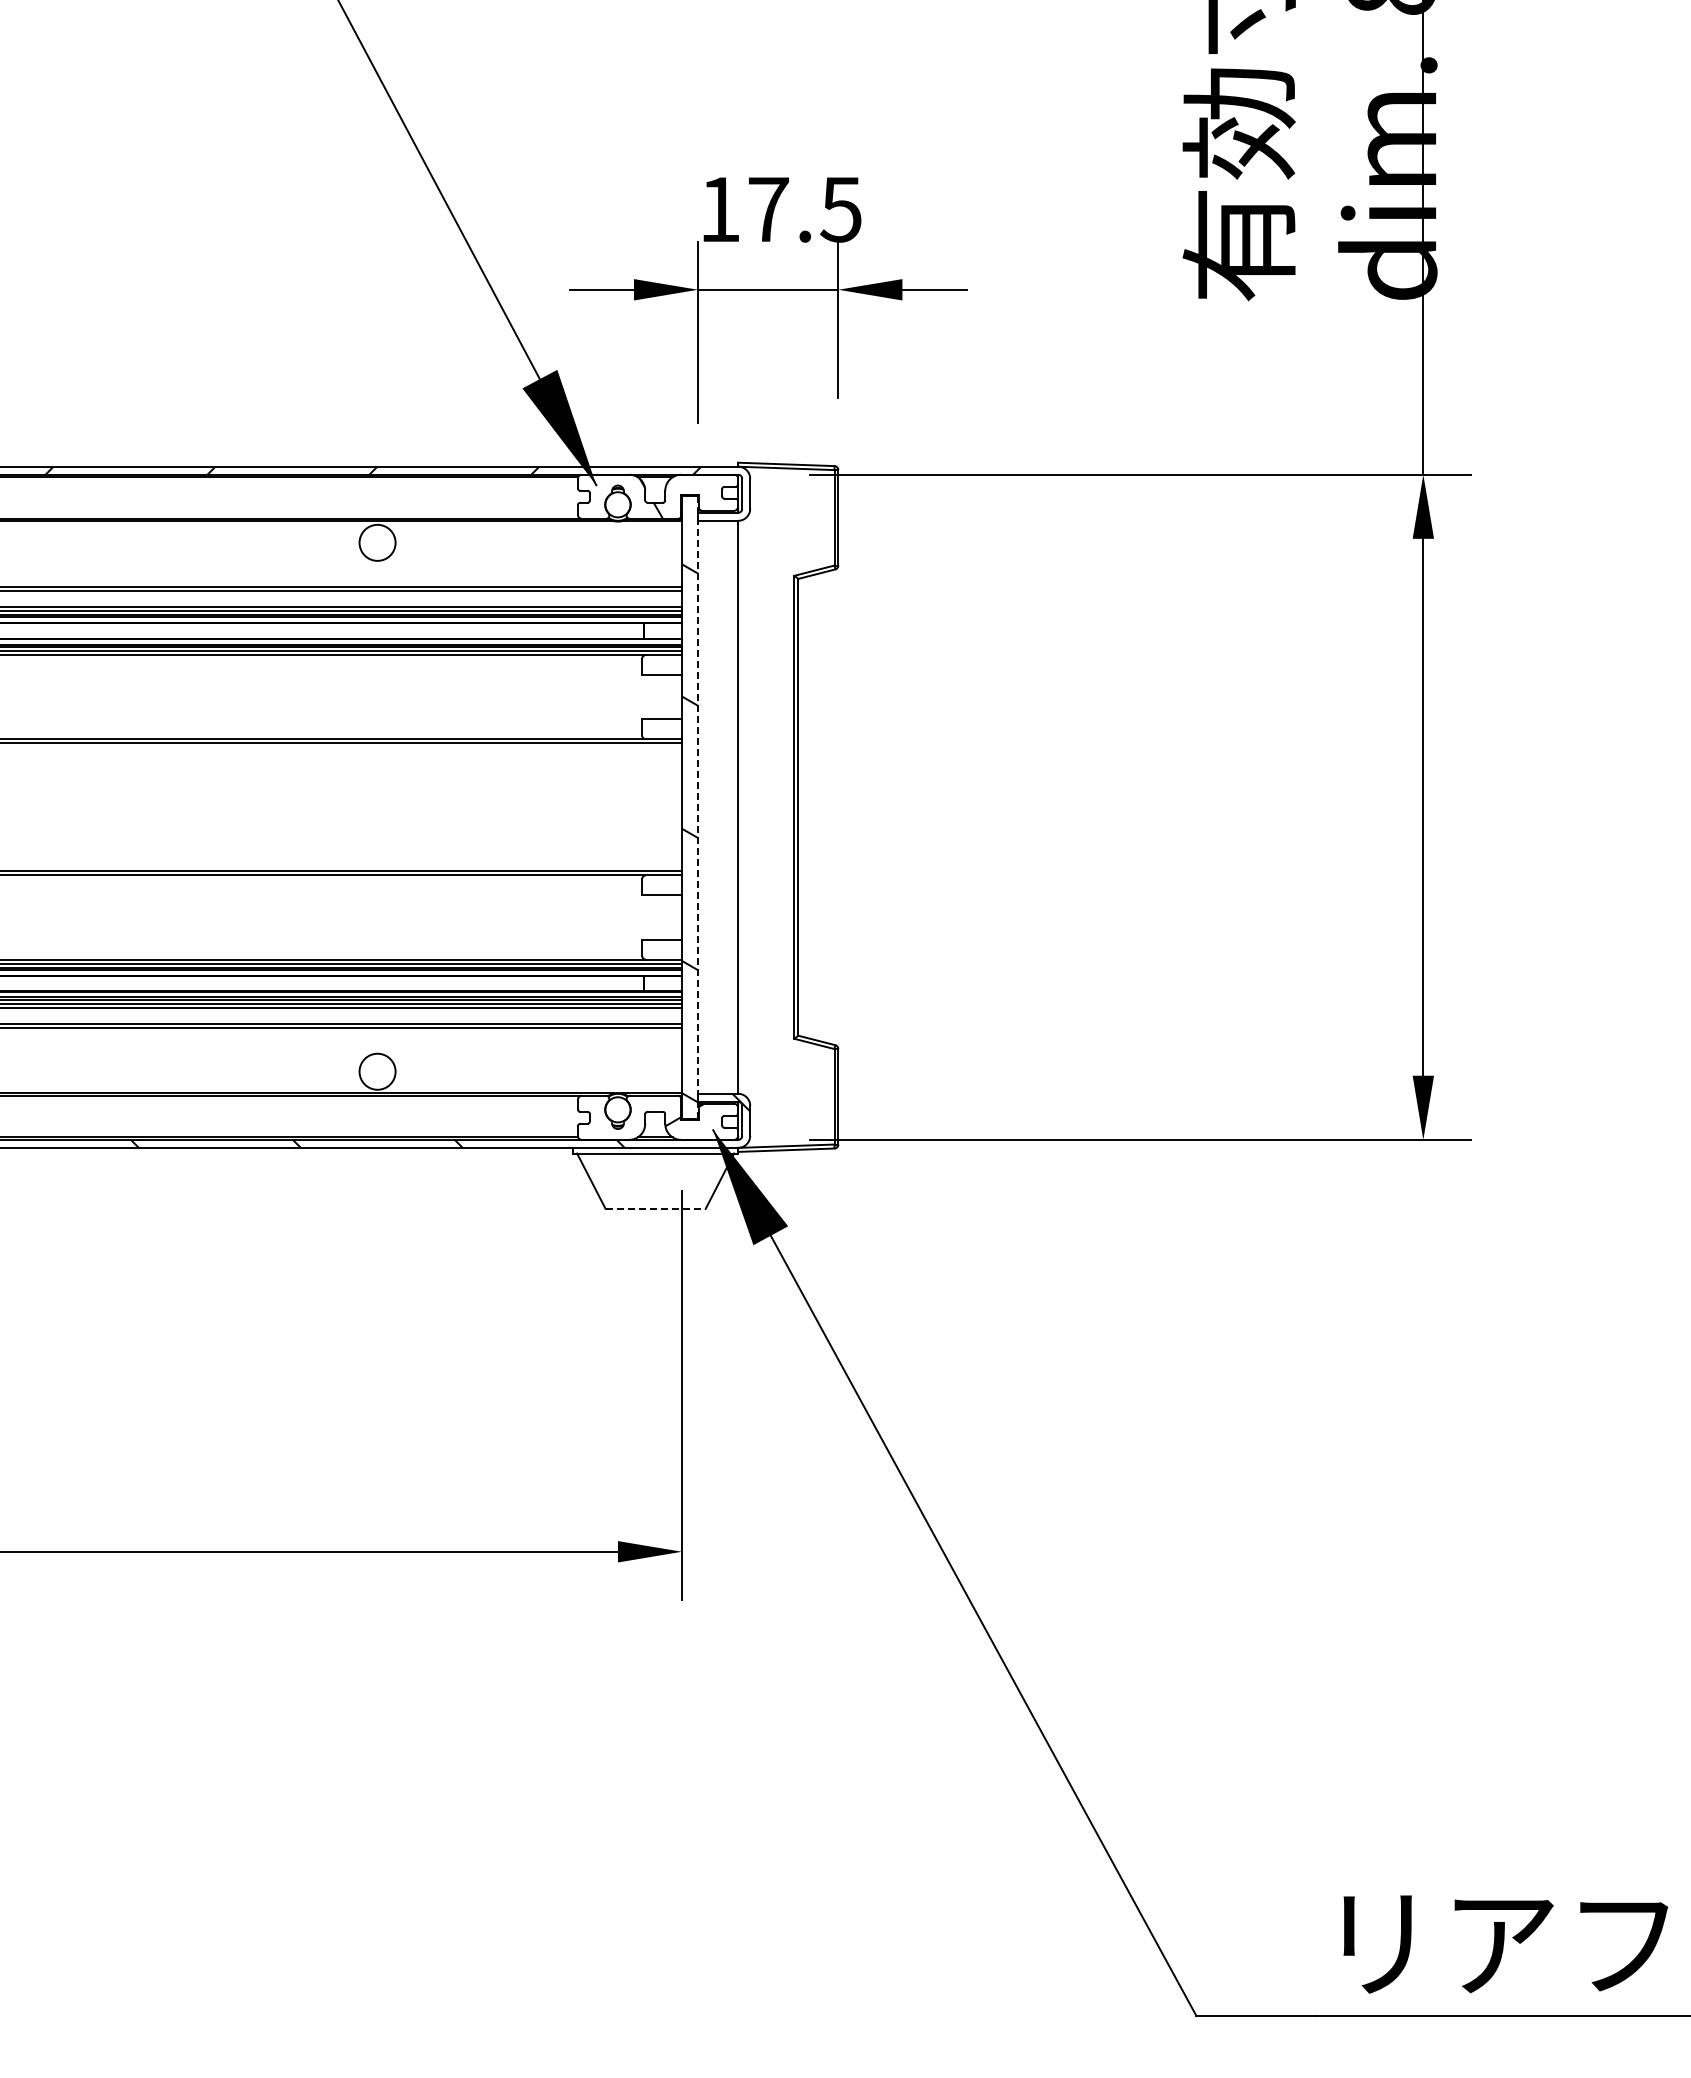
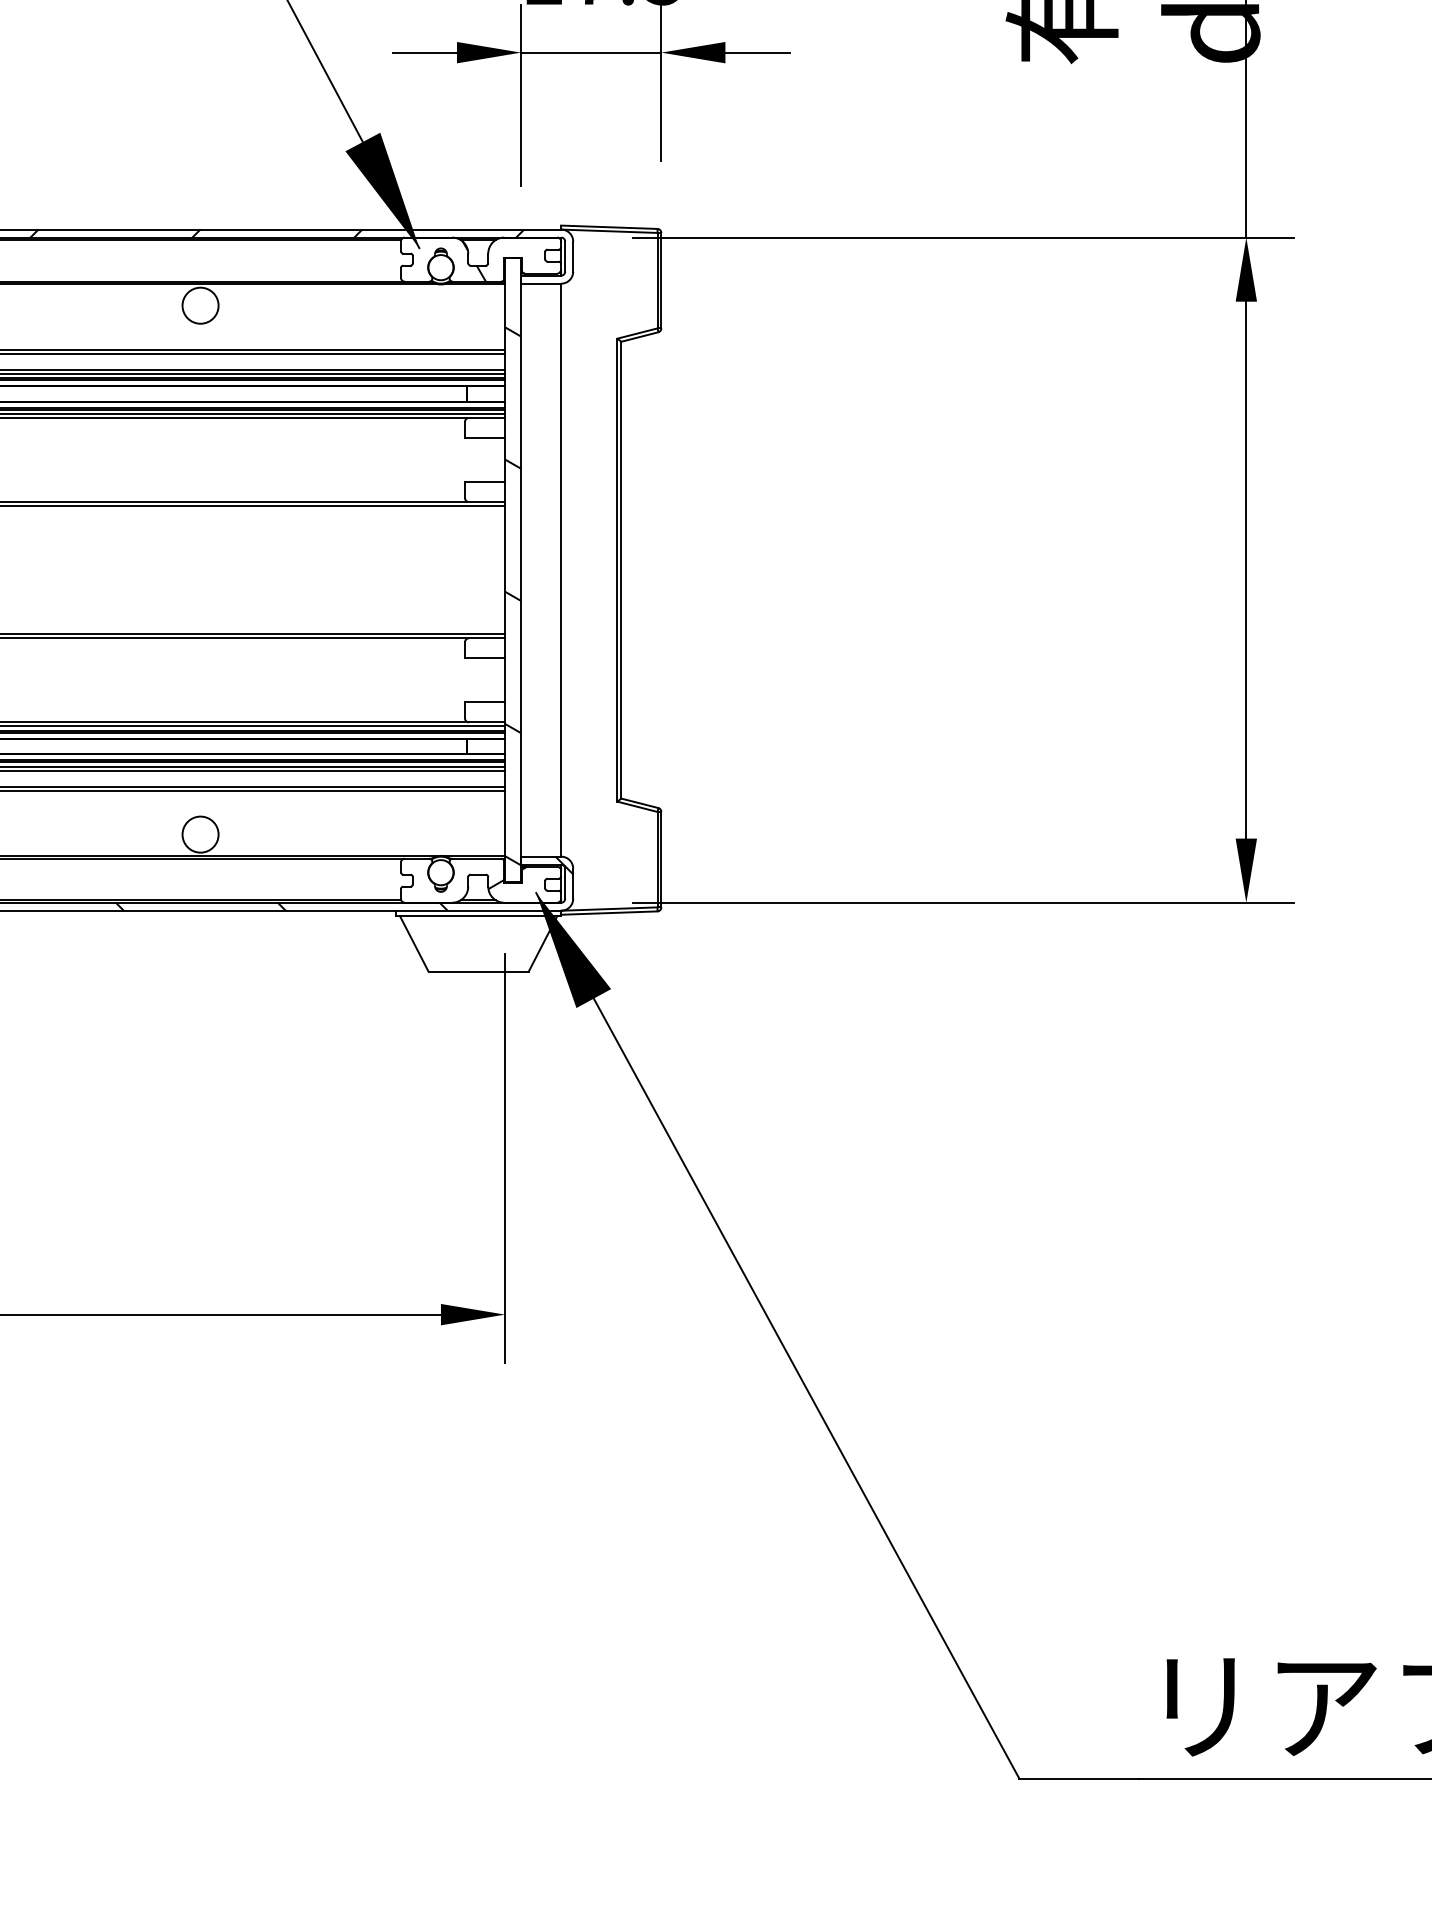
line: (698, 807) -> (521, 570), dashed -> solid
line: (656, 1208) -> (479, 971), dashed -> solid

